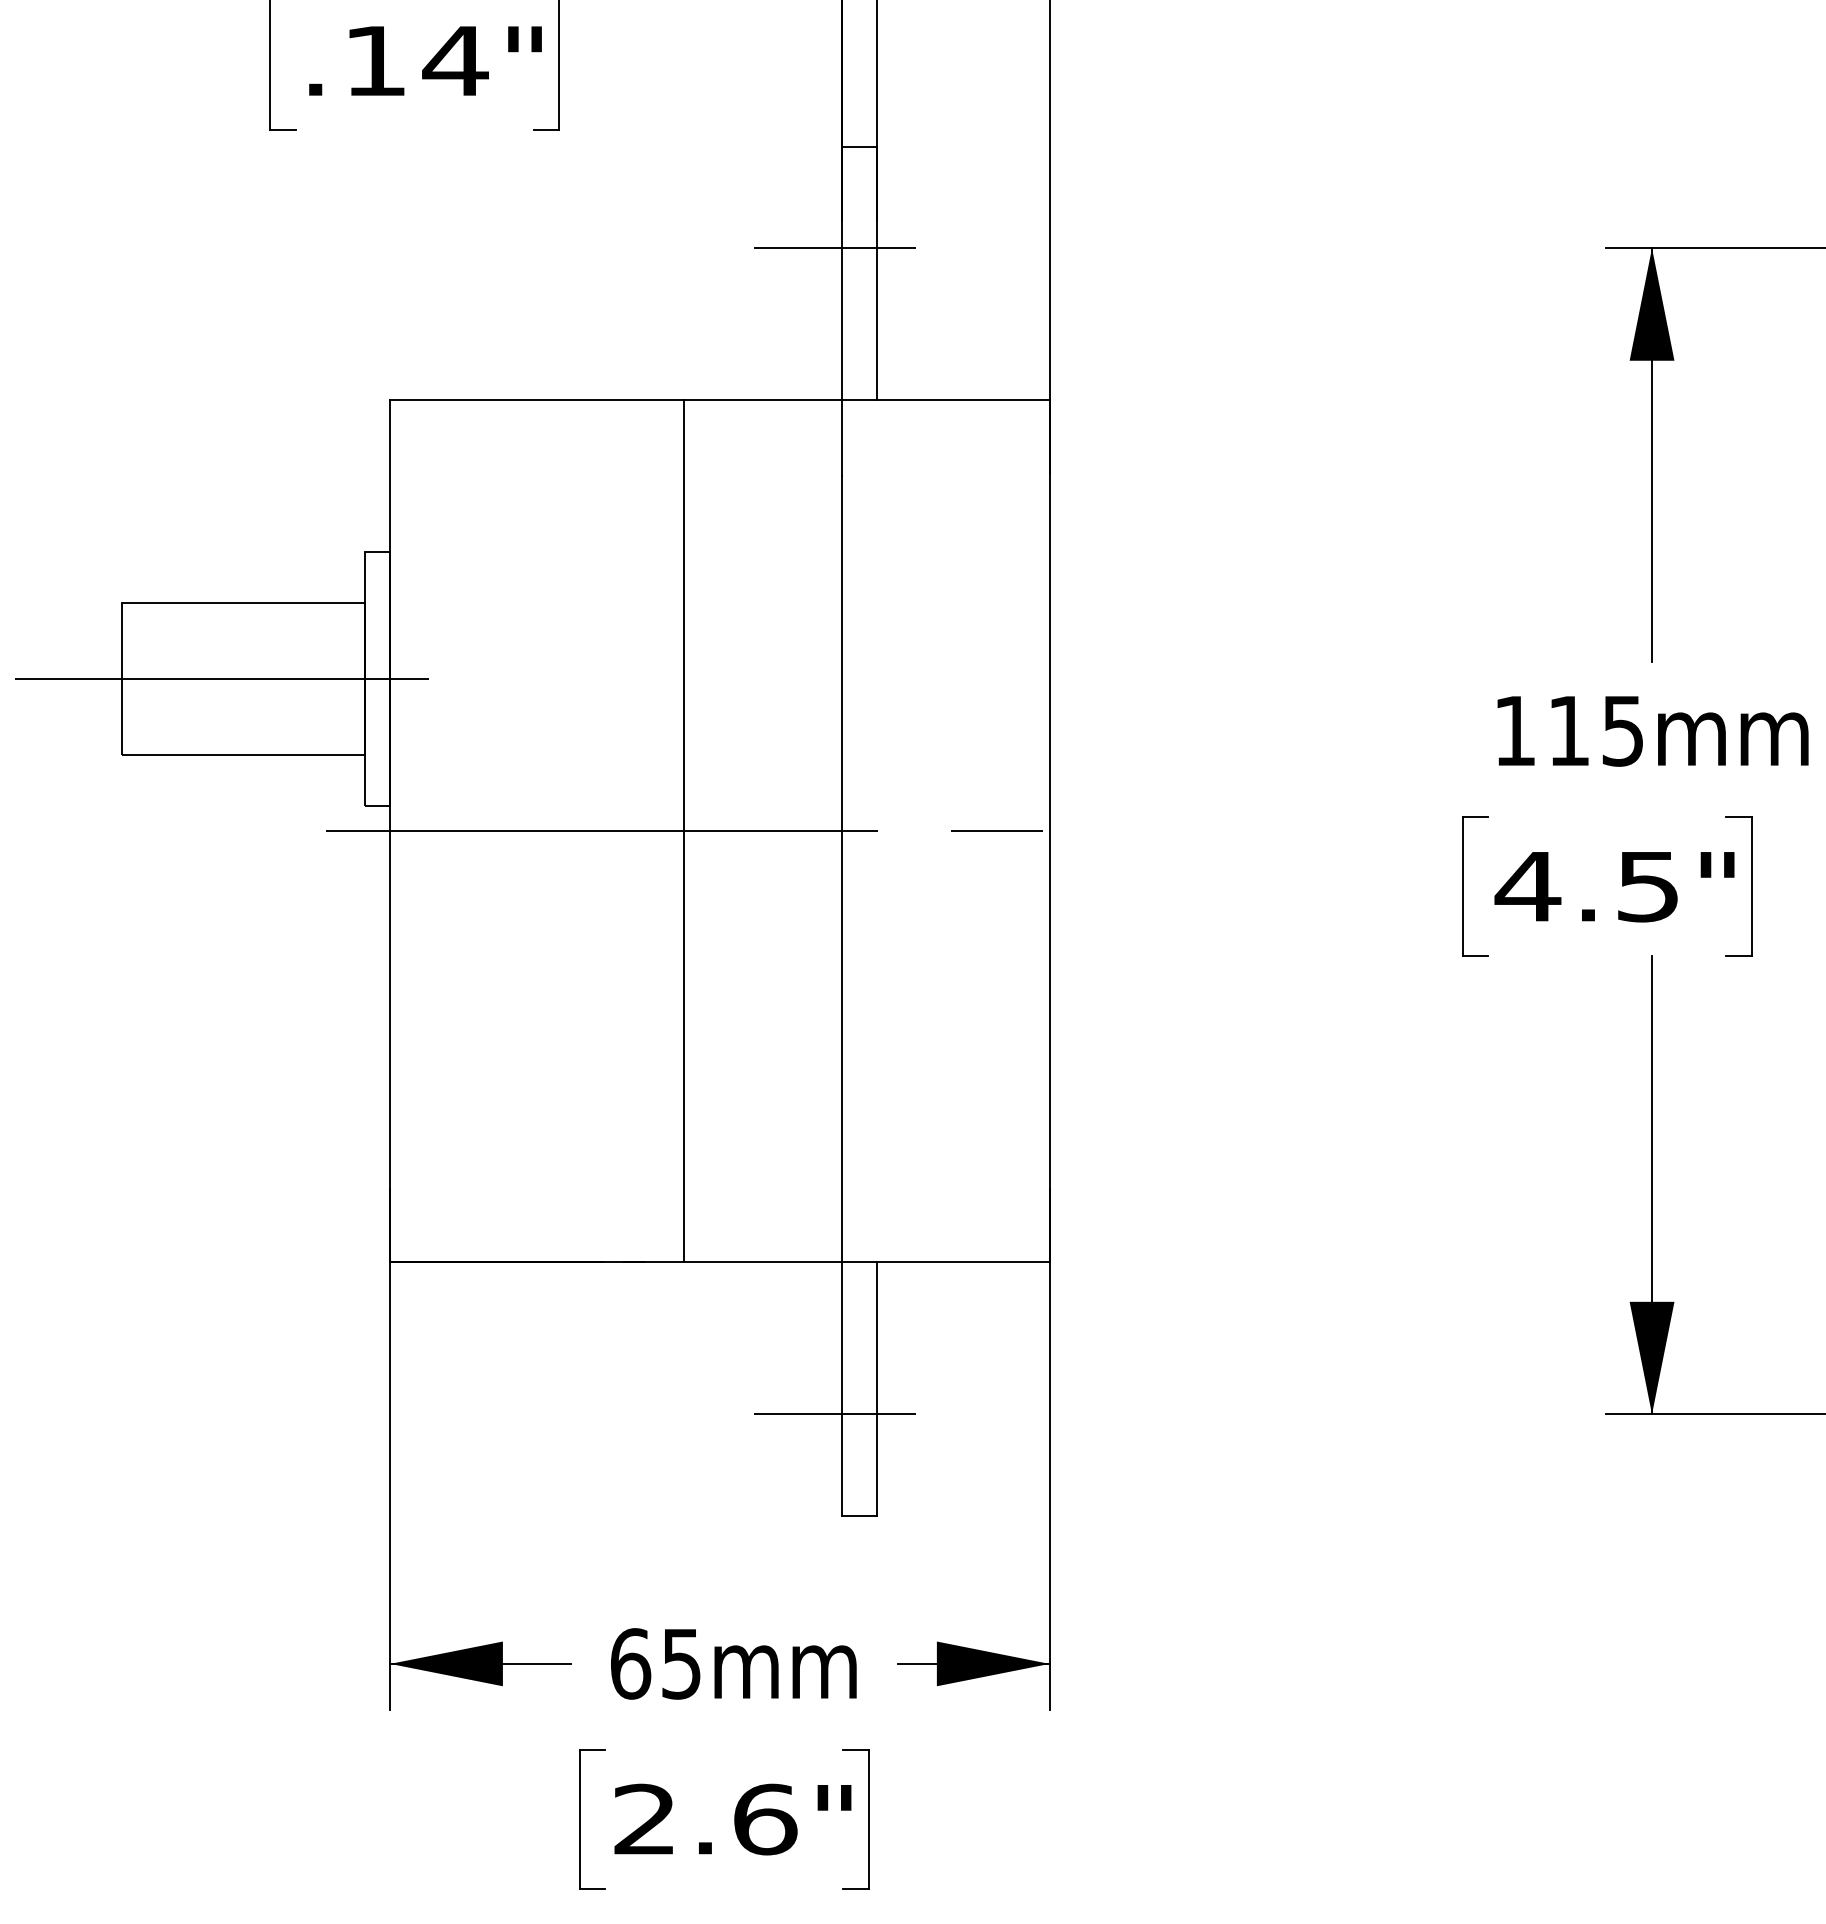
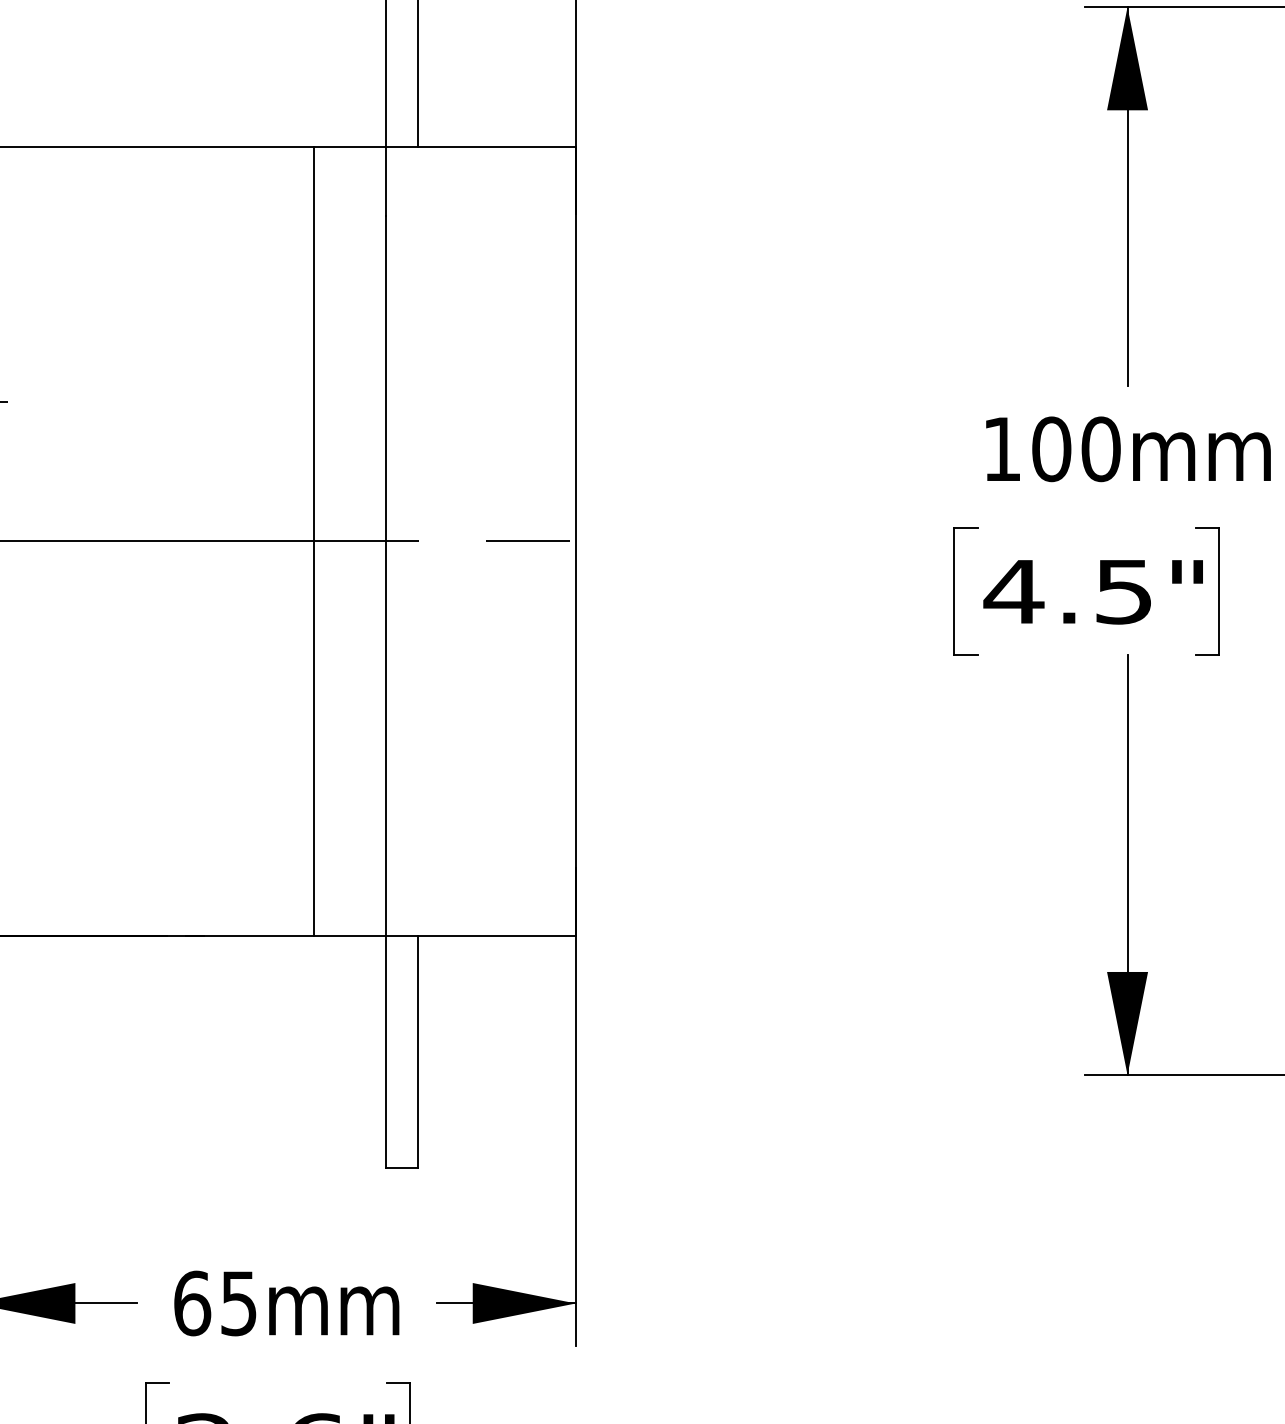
line: (834, 248) -> (379, 7), removed
text: (1596, 730) -> (1076, 448), 115mm -> 100mm
line: (684, 831) -> (314, 541), moved
line: (834, 1414) -> (379, 1075), removed

